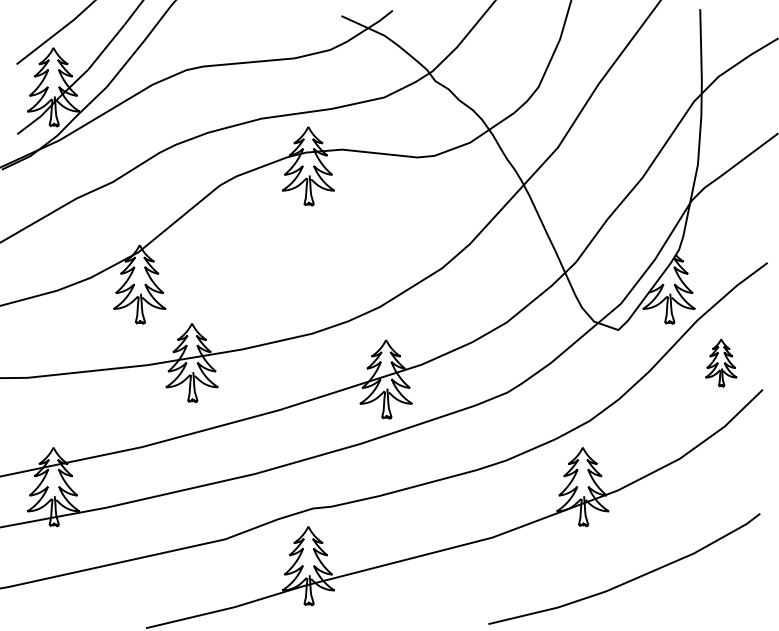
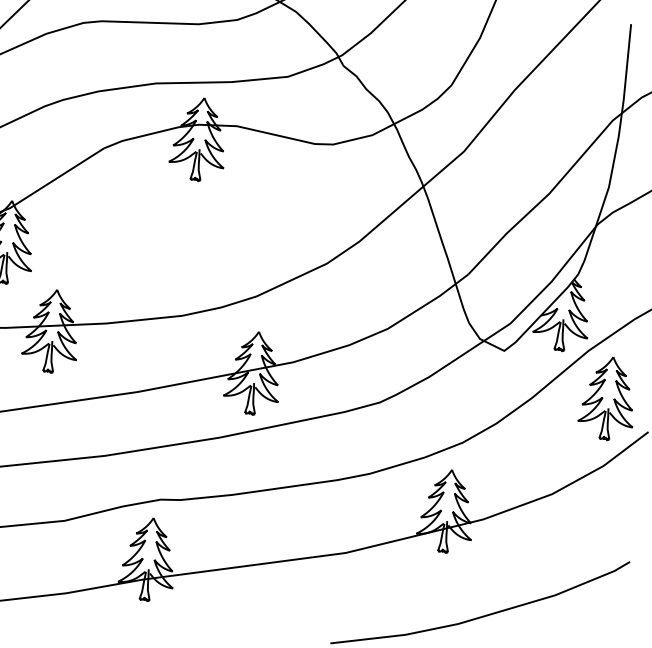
part: (720, 362) -> (607, 397), size x1.67

